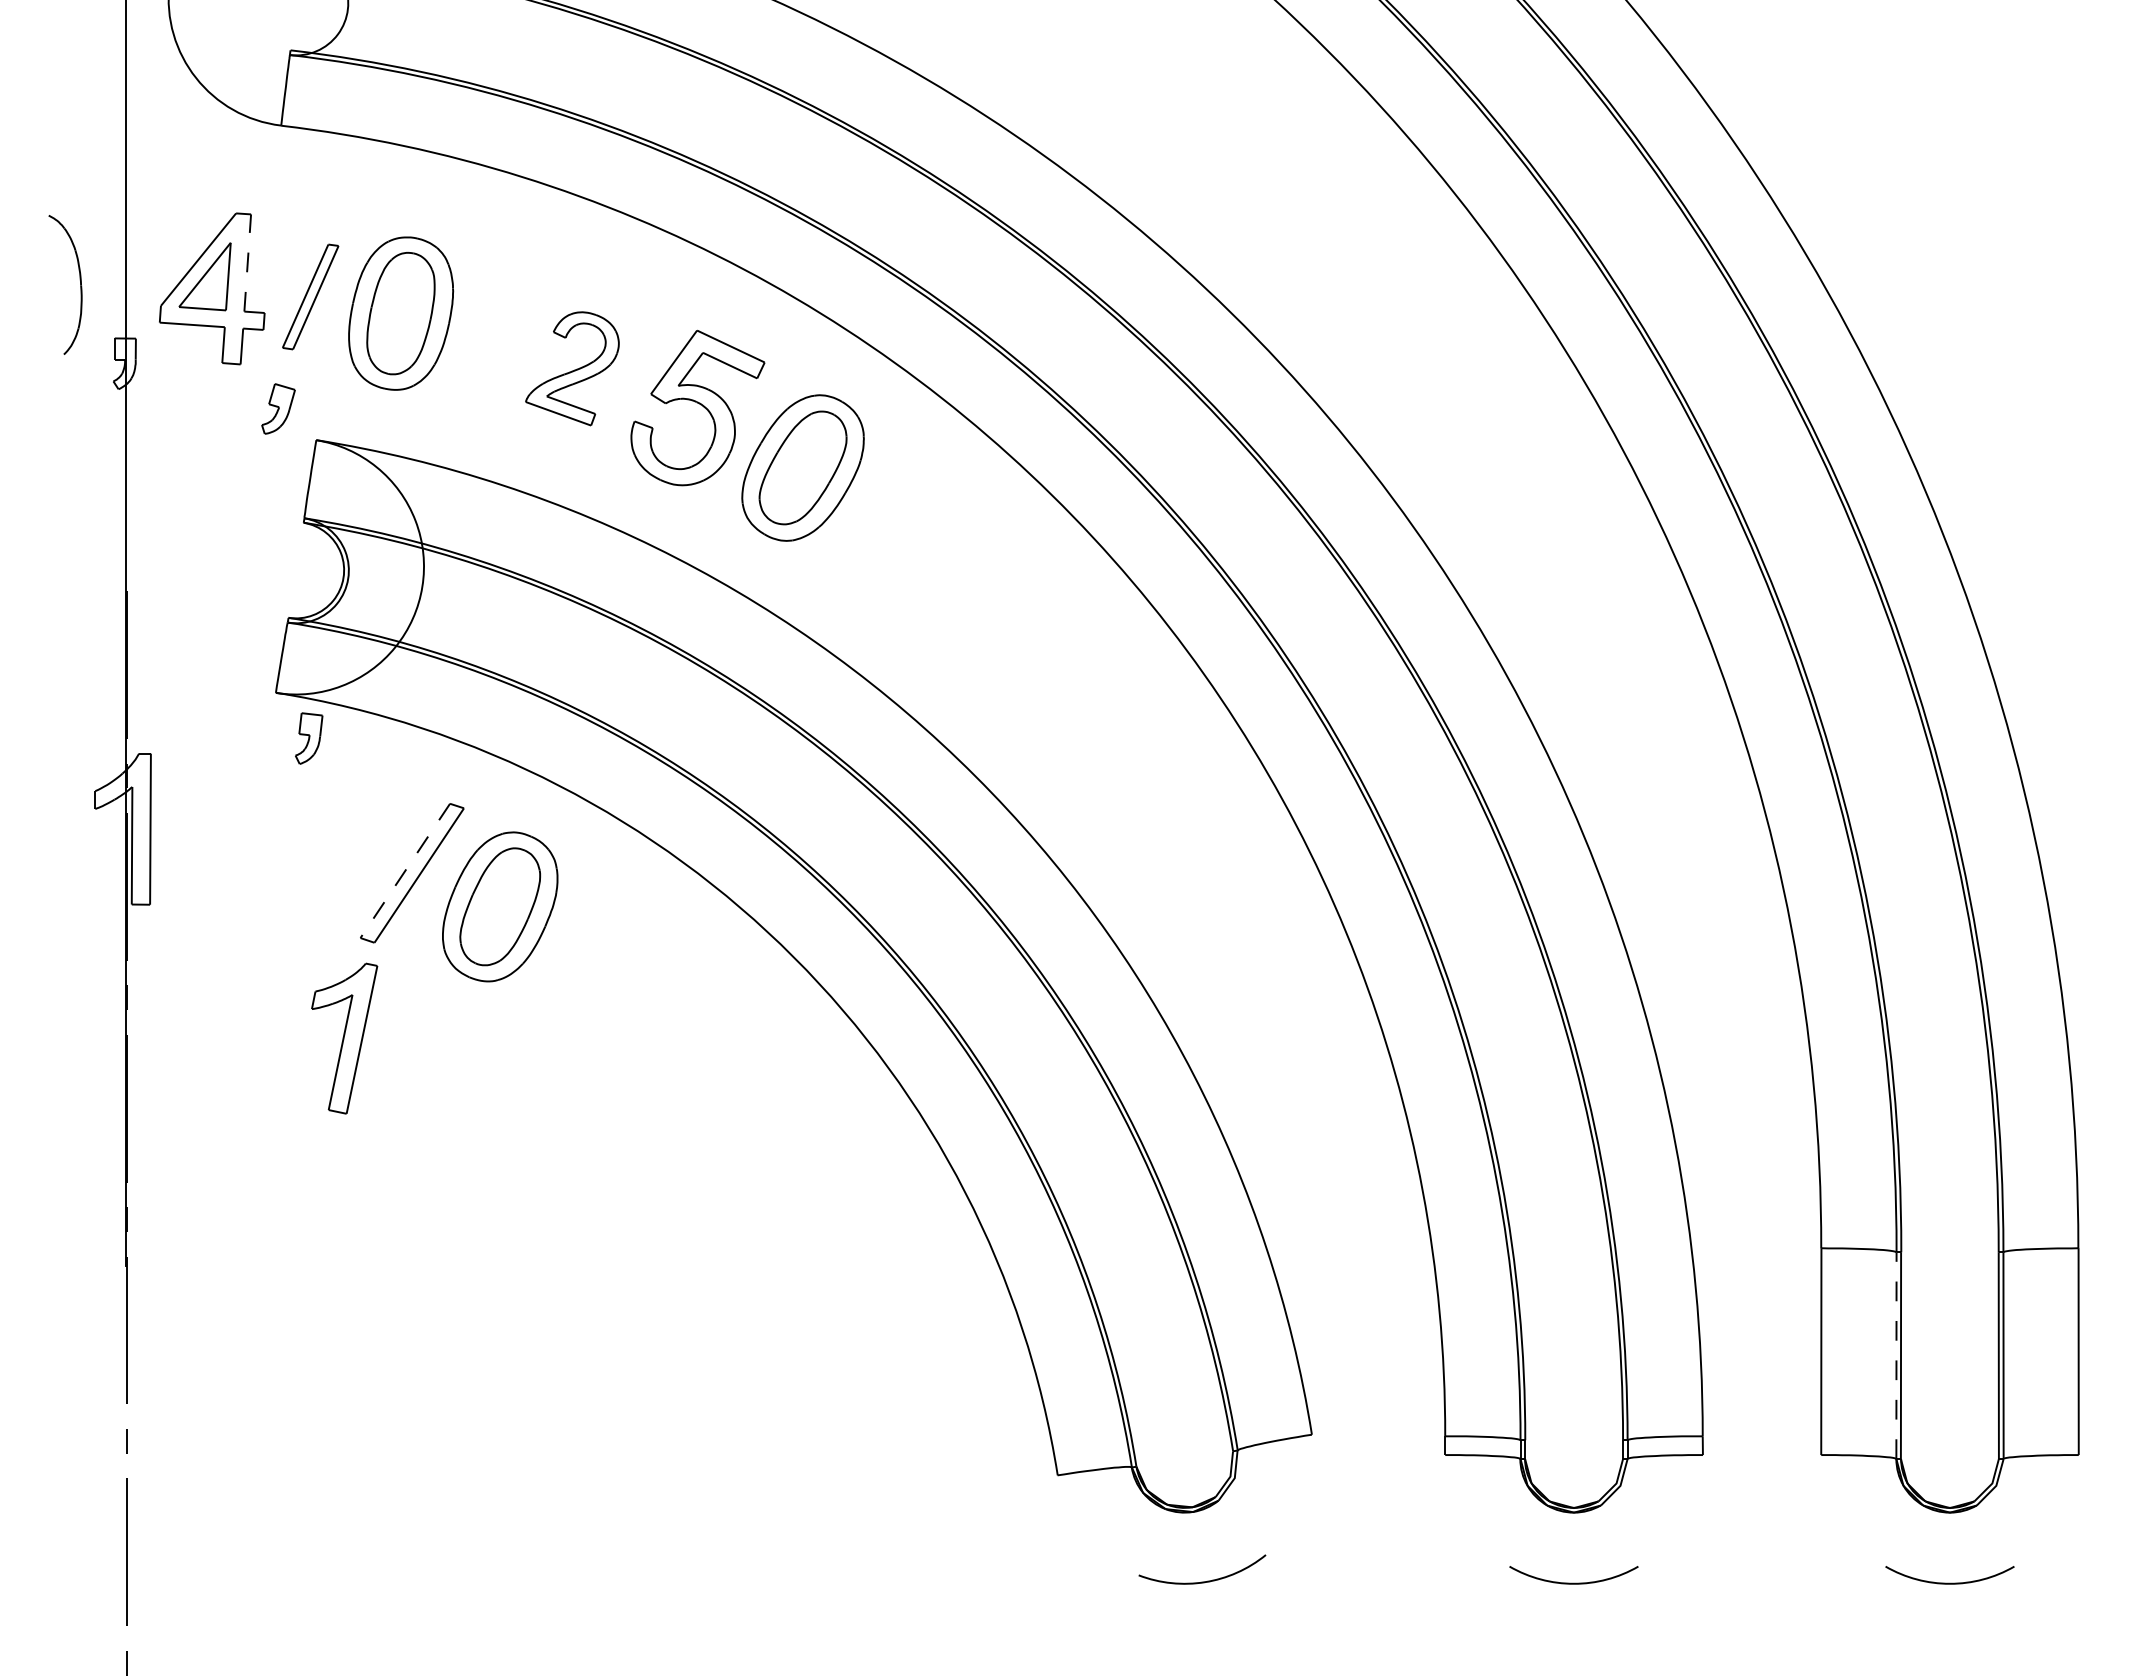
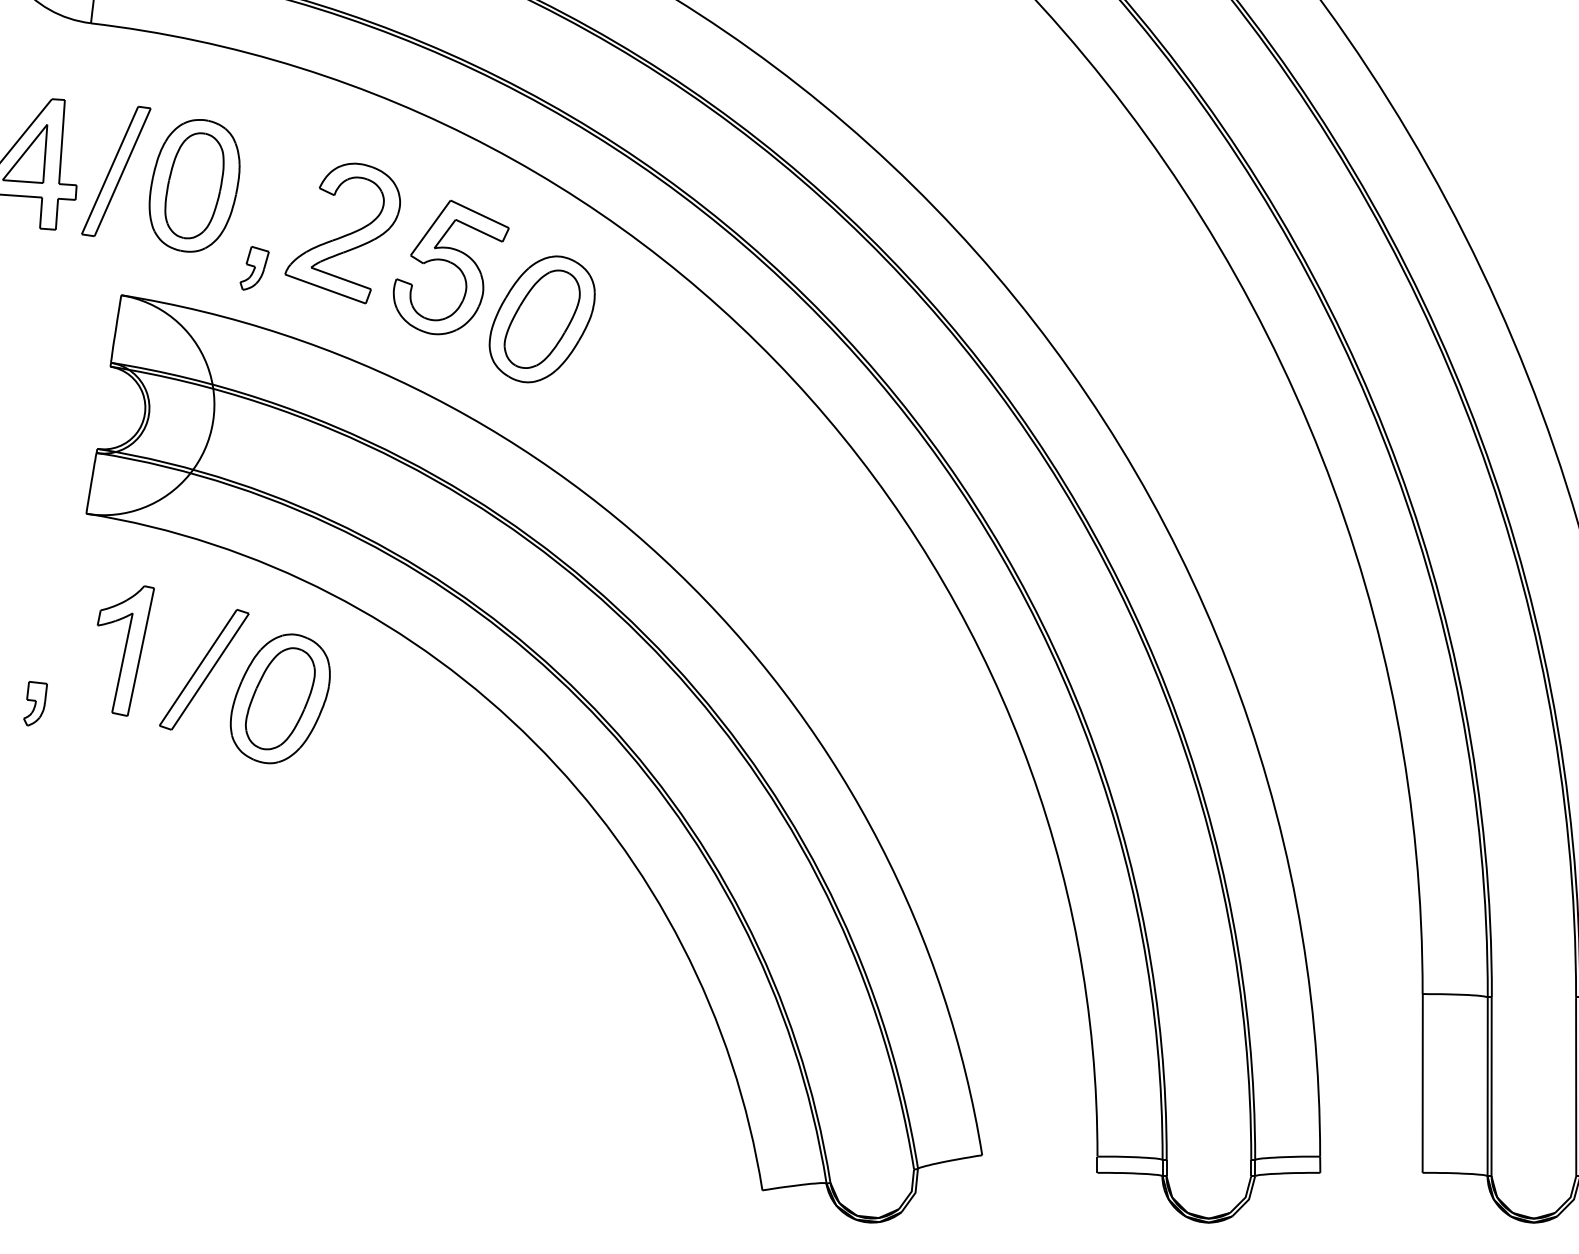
line: (247, 263) -> (61, 142), dashed -> solid
part: (310, 296) -> (116, 171), size x1.43
part: (572, 368) -> (342, 233), size x1.43
part: (278, 408) -> (254, 267), moved
part: (309, 738) -> (35, 703), moved
line: (405, 870) -> (198, 667), dashed -> solid
part: (344, 1038) -> (125, 650), moved
line: (1896, 1355) -> (1487, 1086), dashed -> solid

